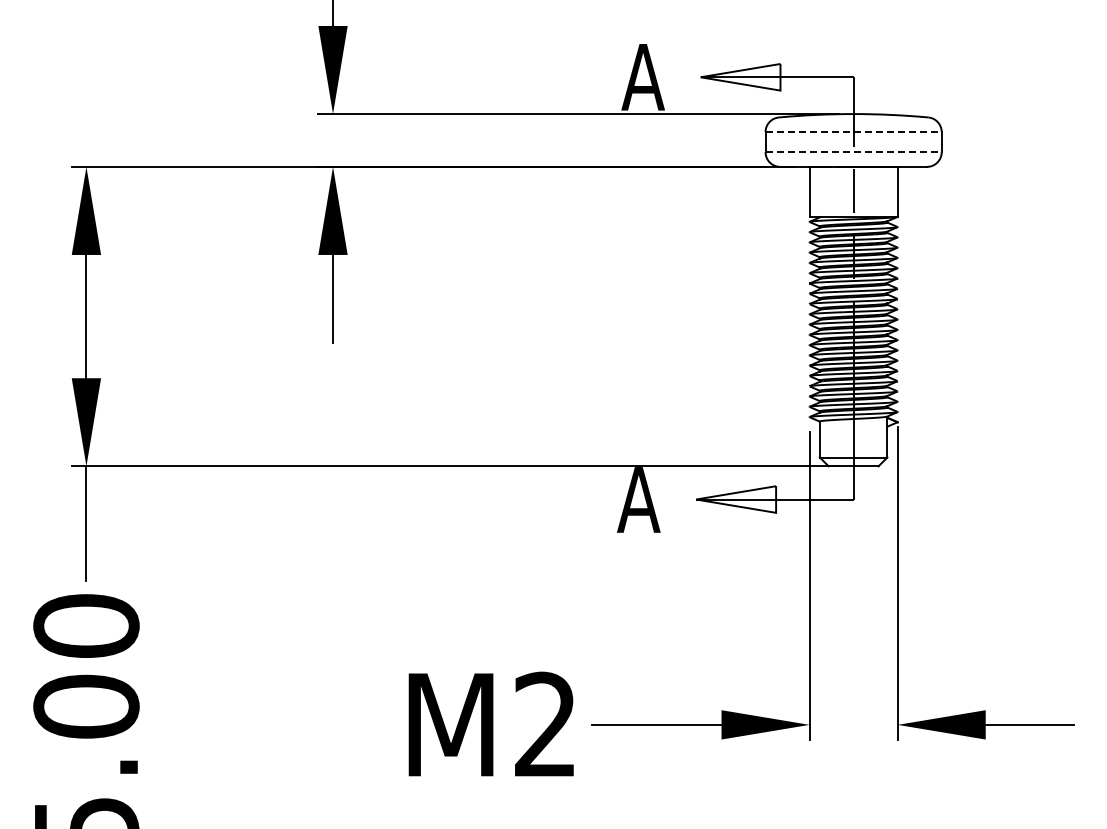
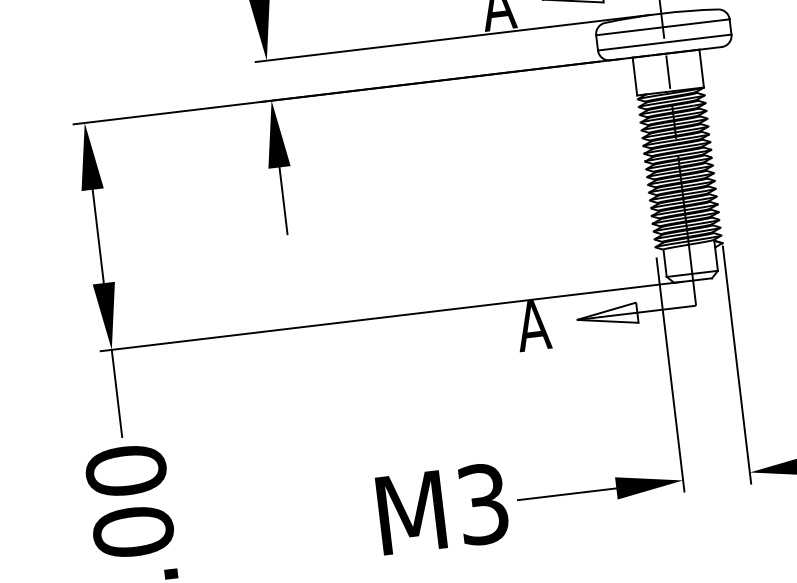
line: (854, 132) -> (663, 27), dashed -> solid
line: (854, 152) -> (665, 42), dashed -> solid
text: (545, 724) -> (482, 504), M2 -> M3

